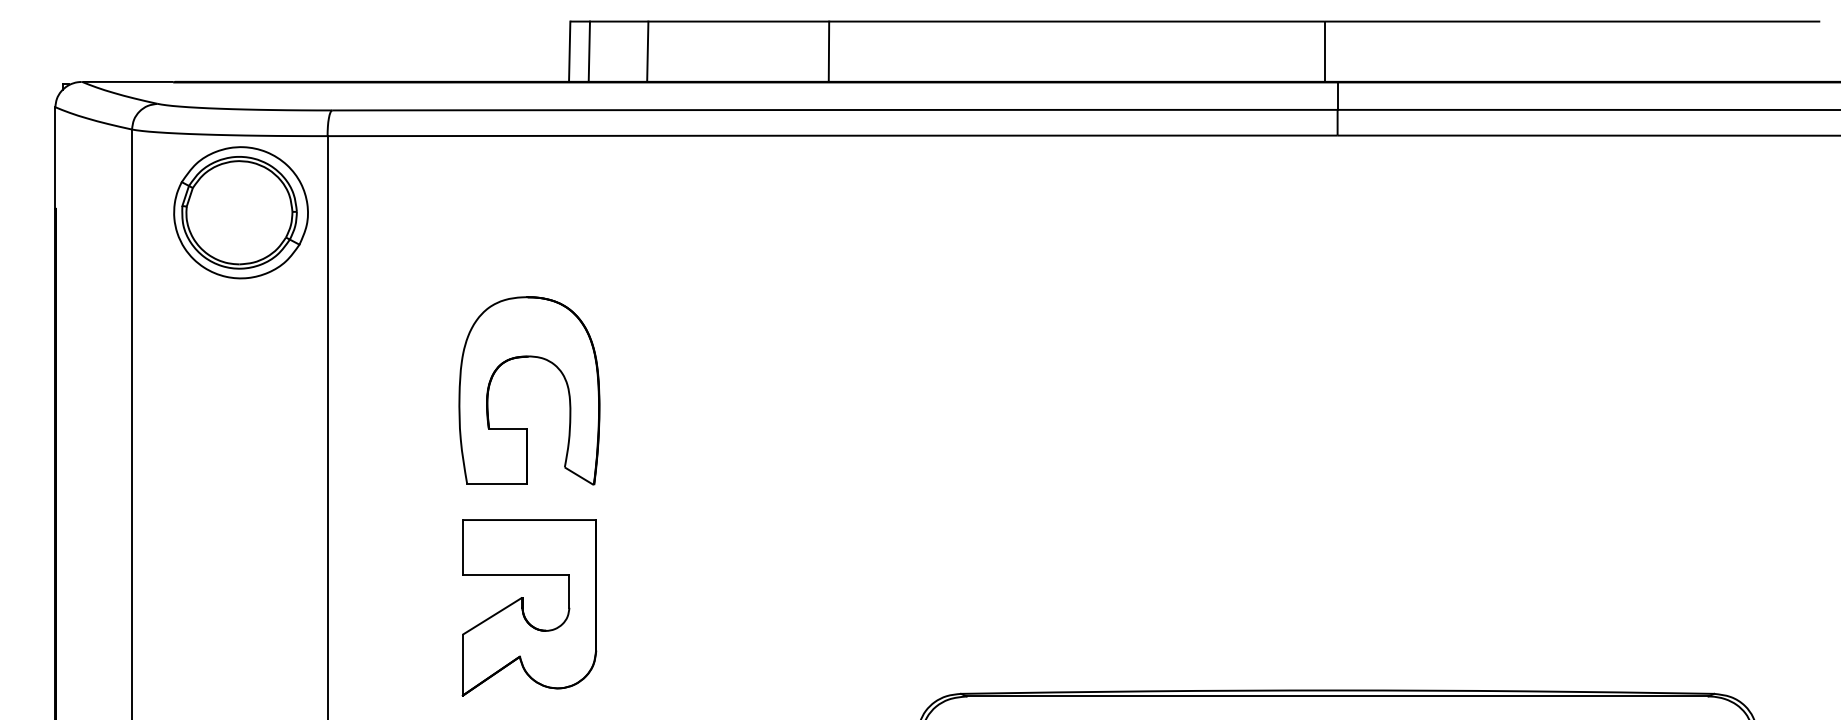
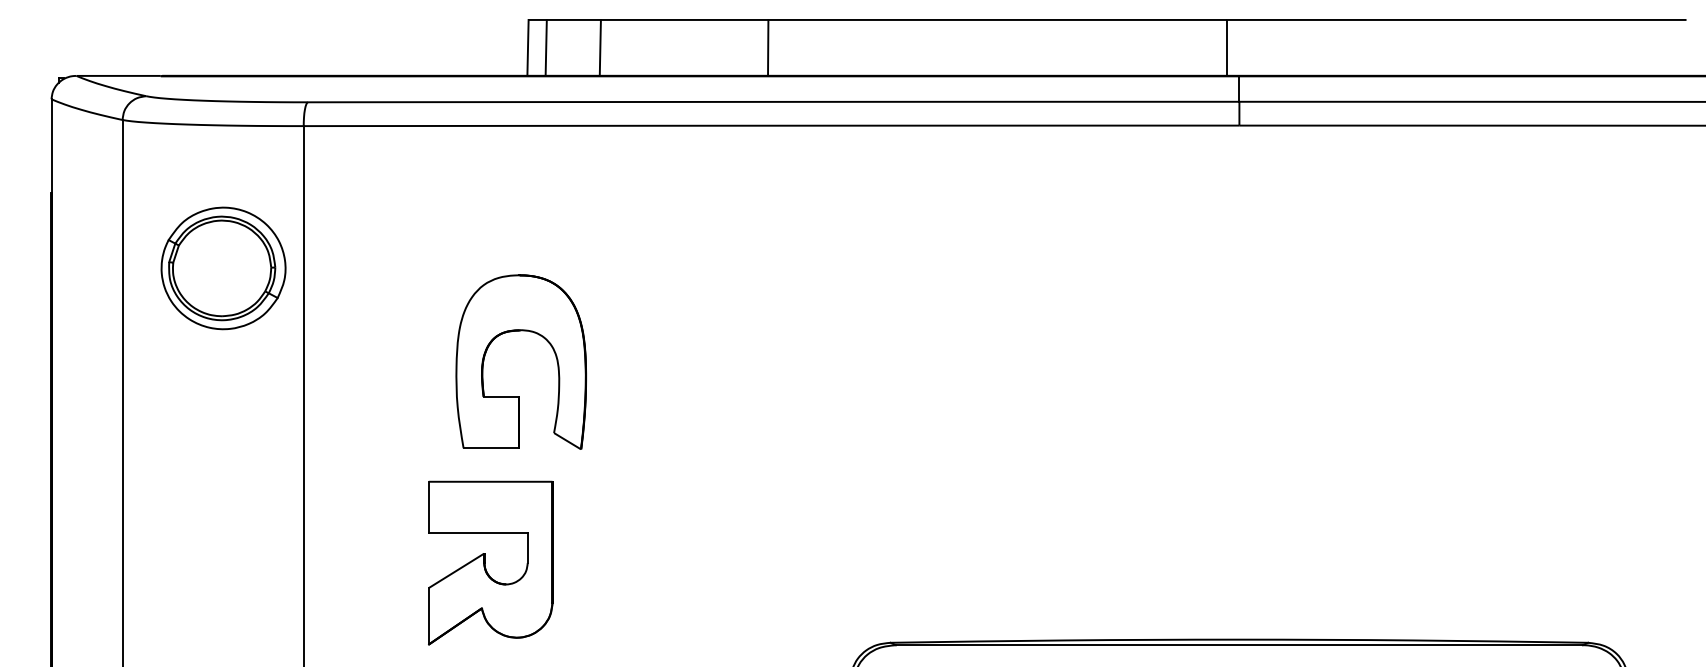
part: (240, 212) -> (223, 268), moved
part: (521, 358) -> (513, 332), moved

